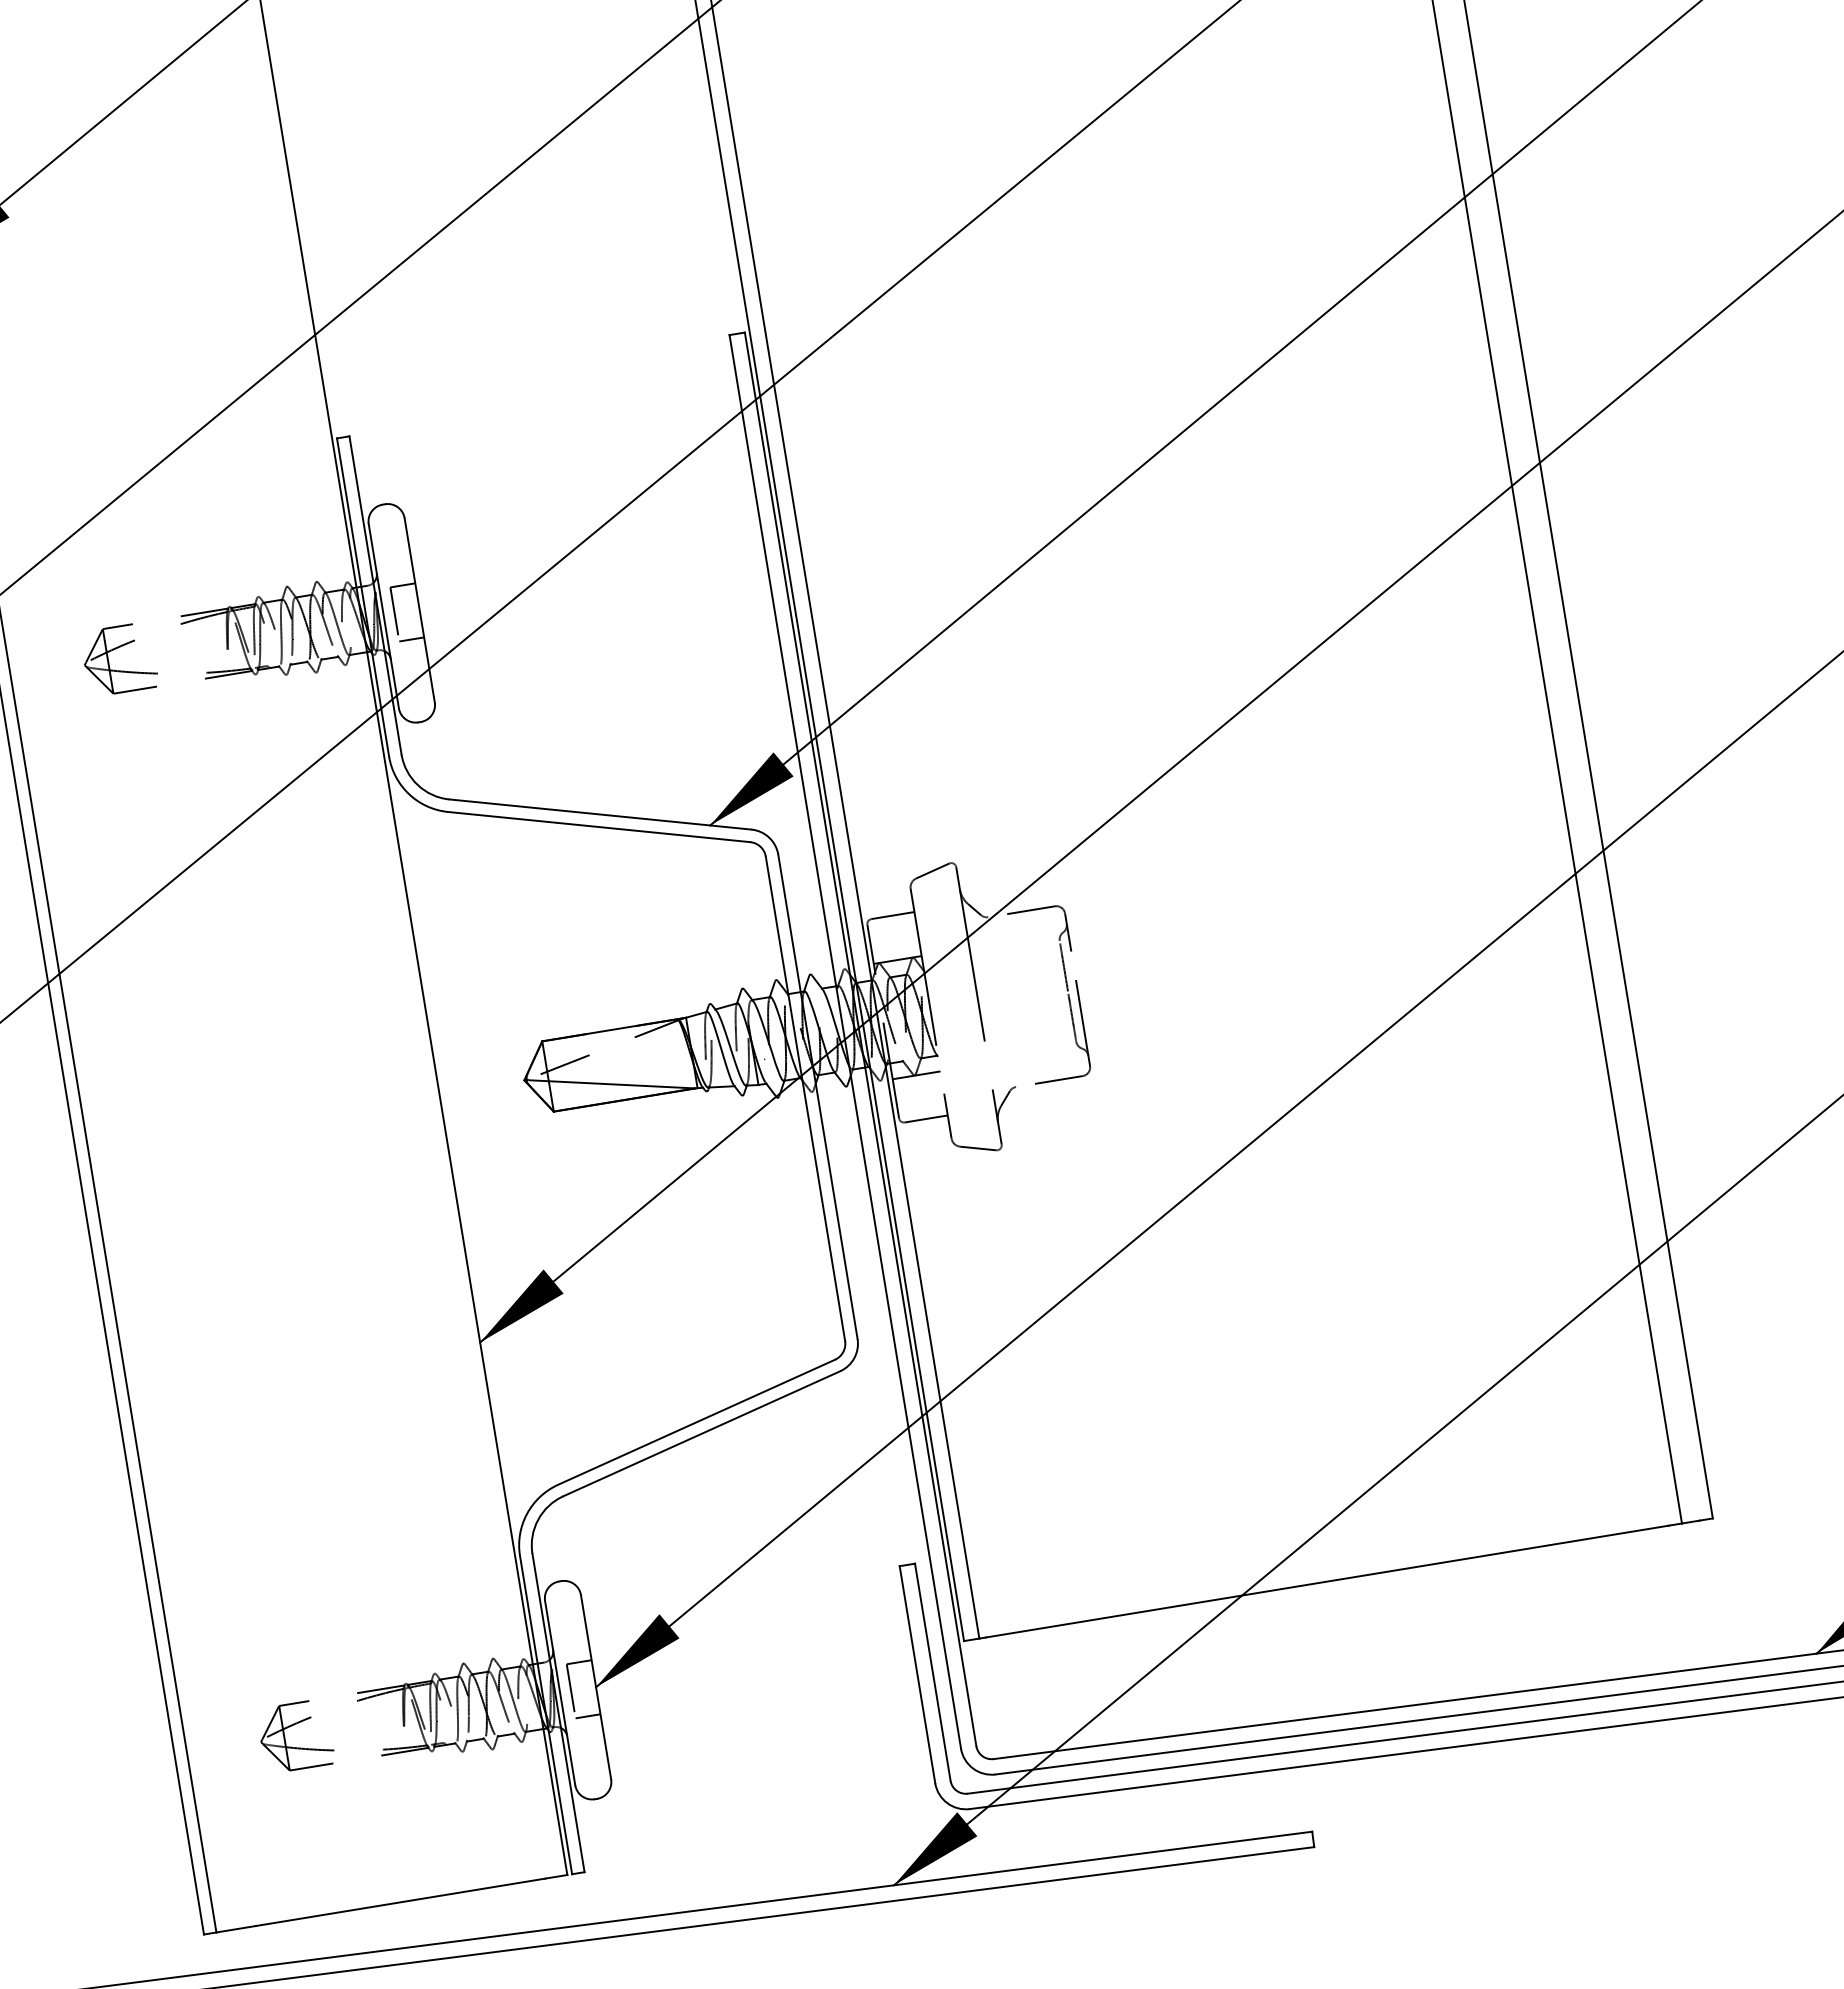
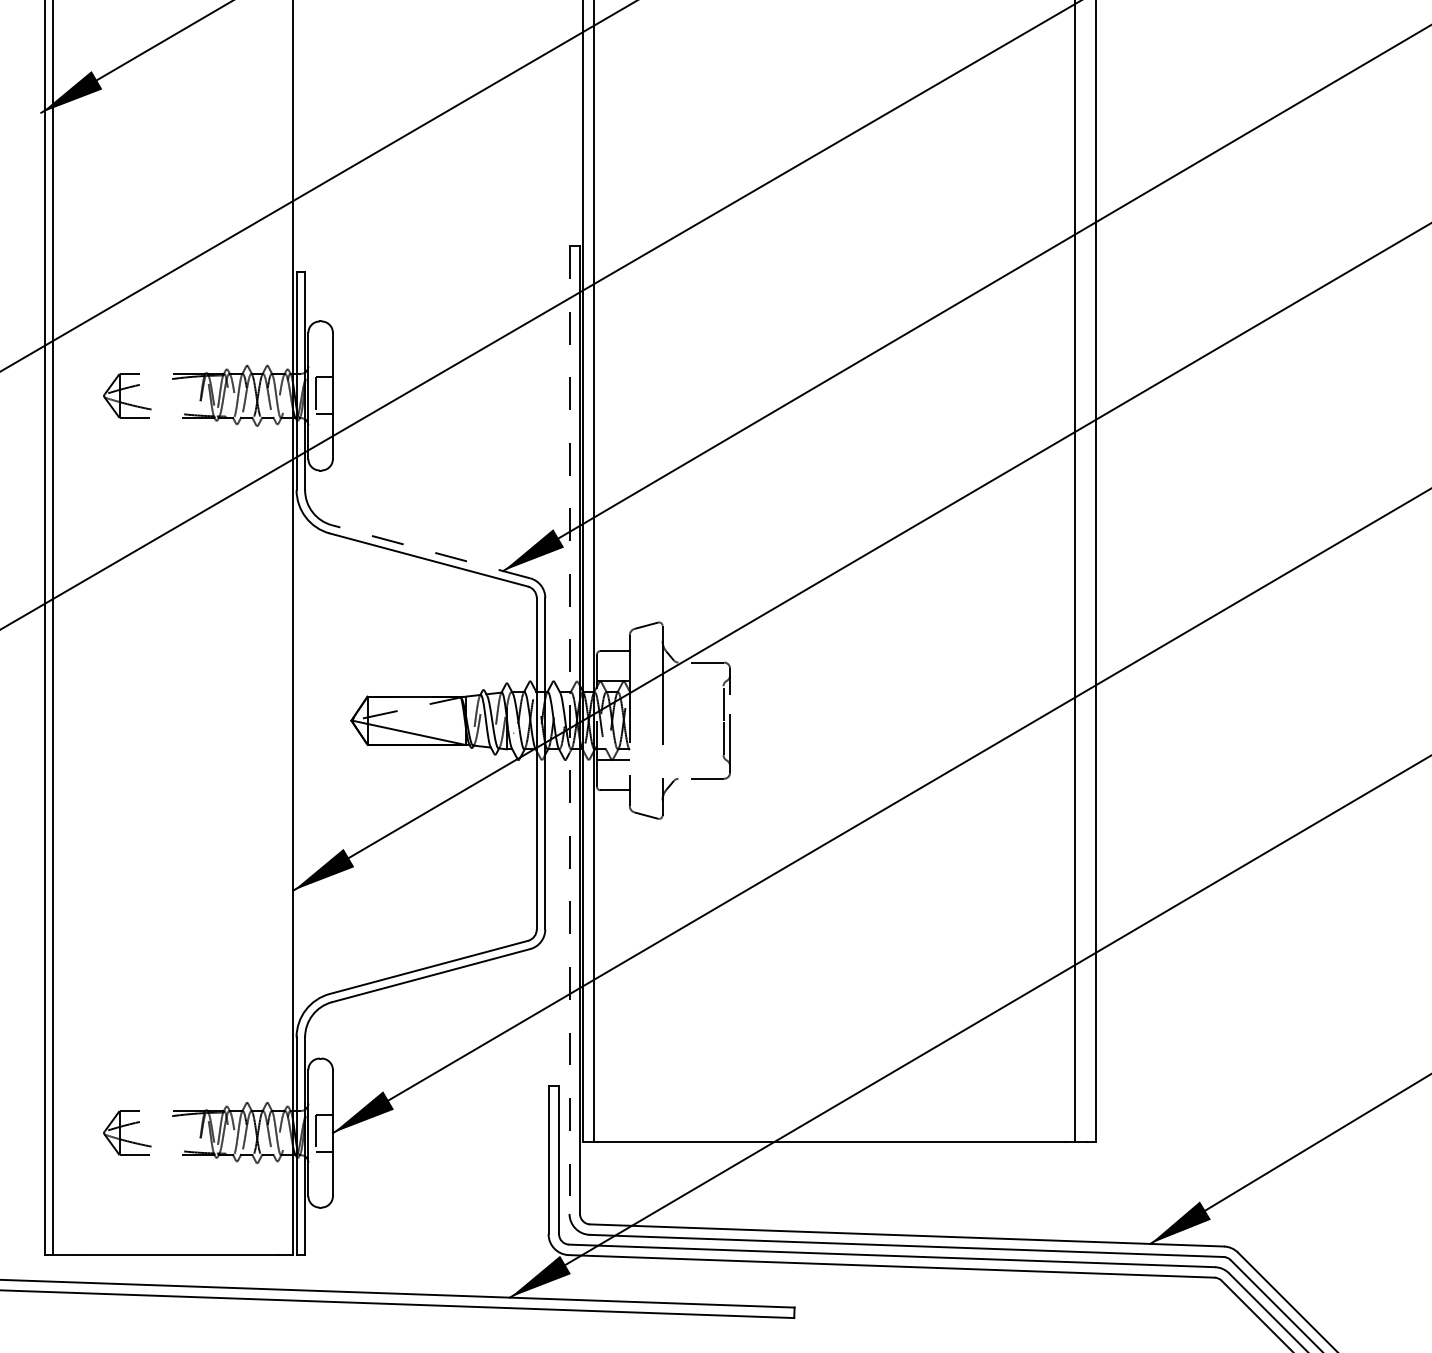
line: (600, 814) -> (431, 551), solid -> dashed
line: (845, 1042) -> (569, 730), solid -> dashed

